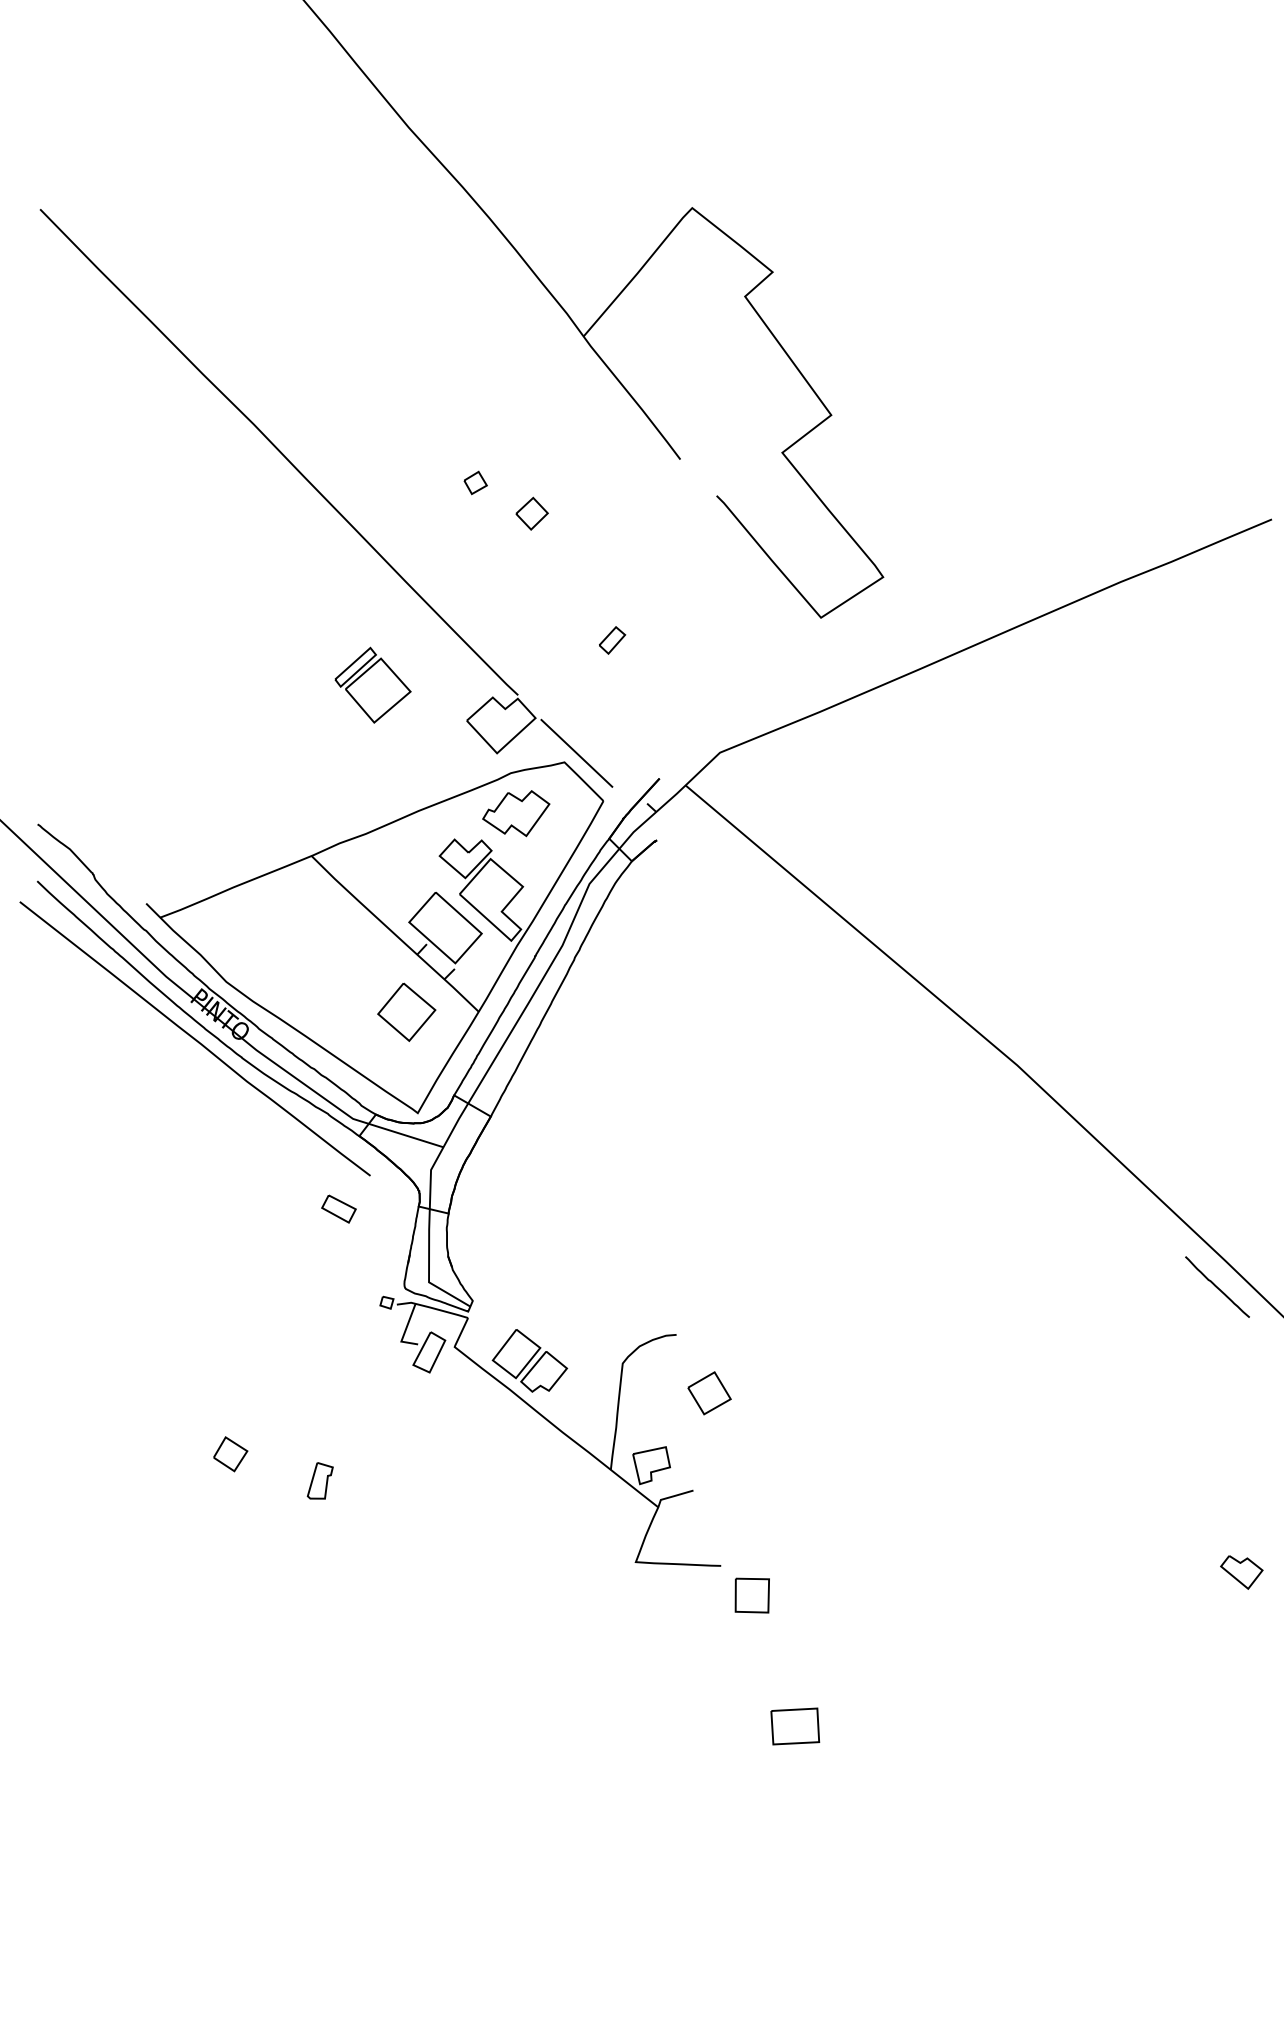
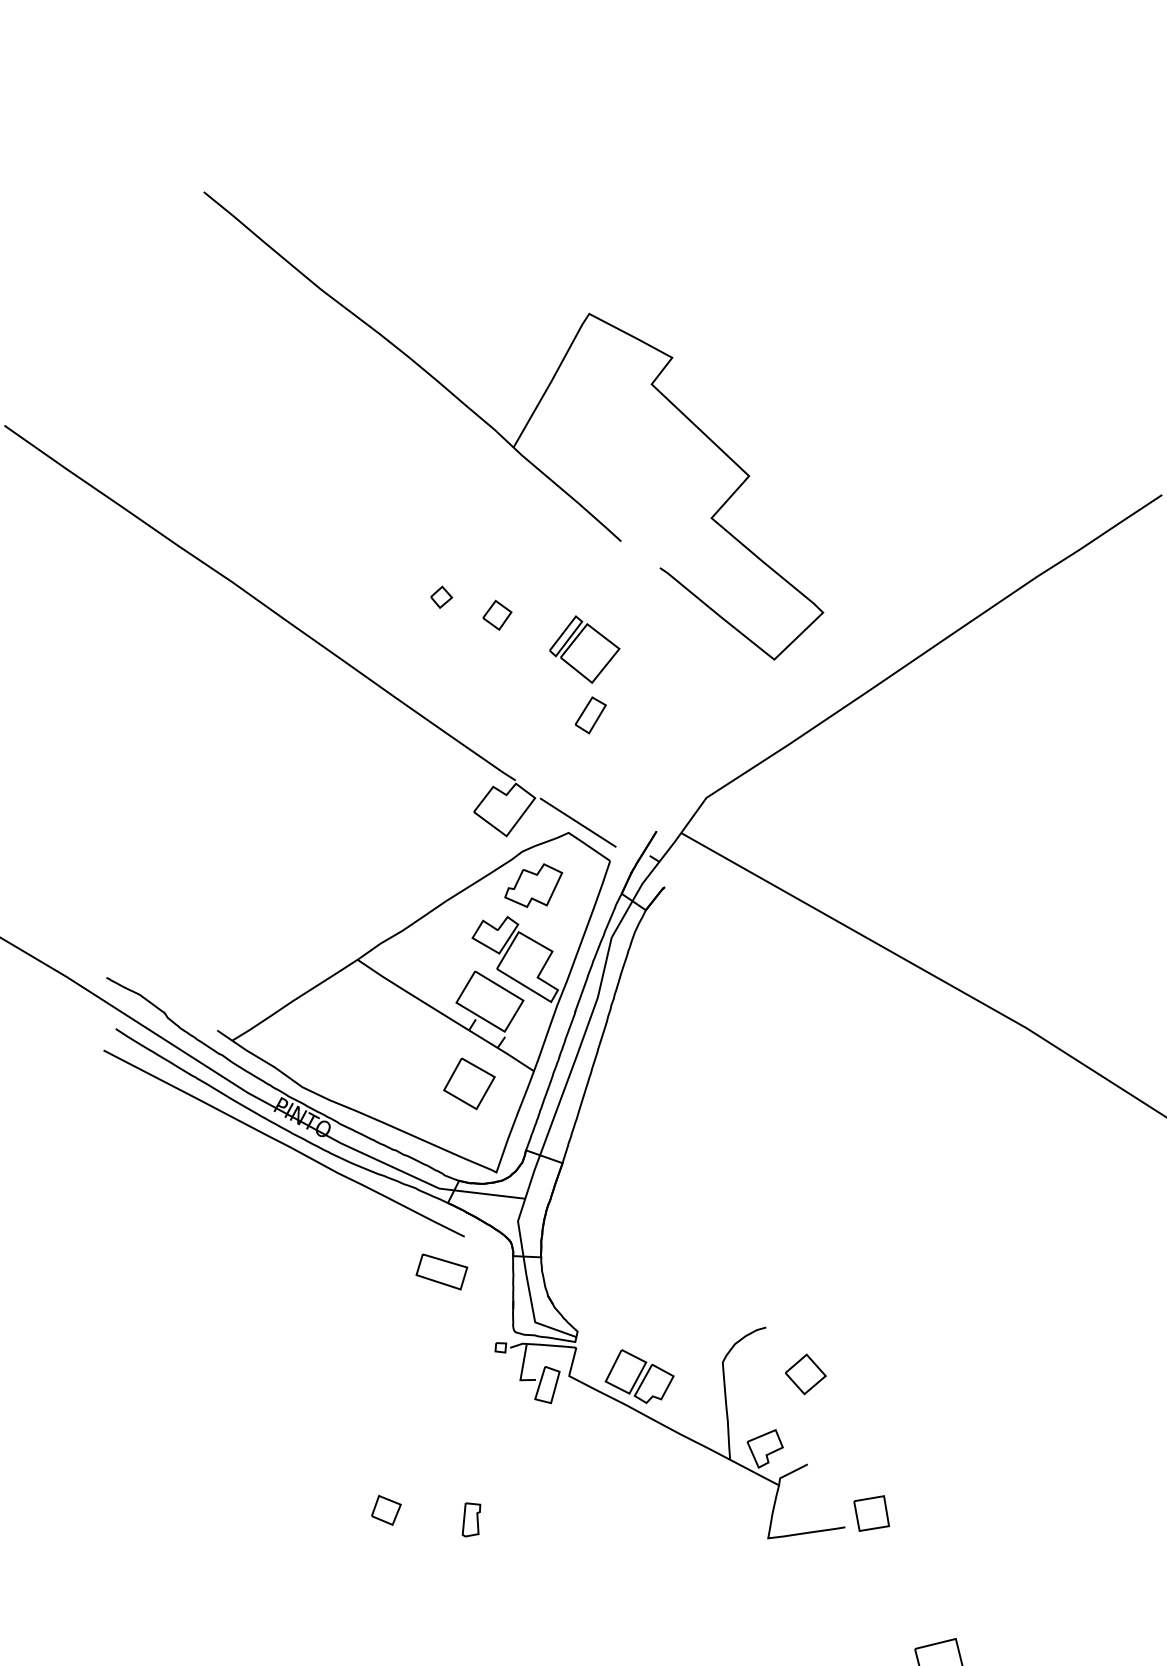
part: (612, 640) -> (591, 715), size x1.43
part: (372, 684) -> (584, 648), moved
part: (338, 1208) -> (441, 1271), size x1.67
part: (751, 1595) -> (871, 1513), moved

